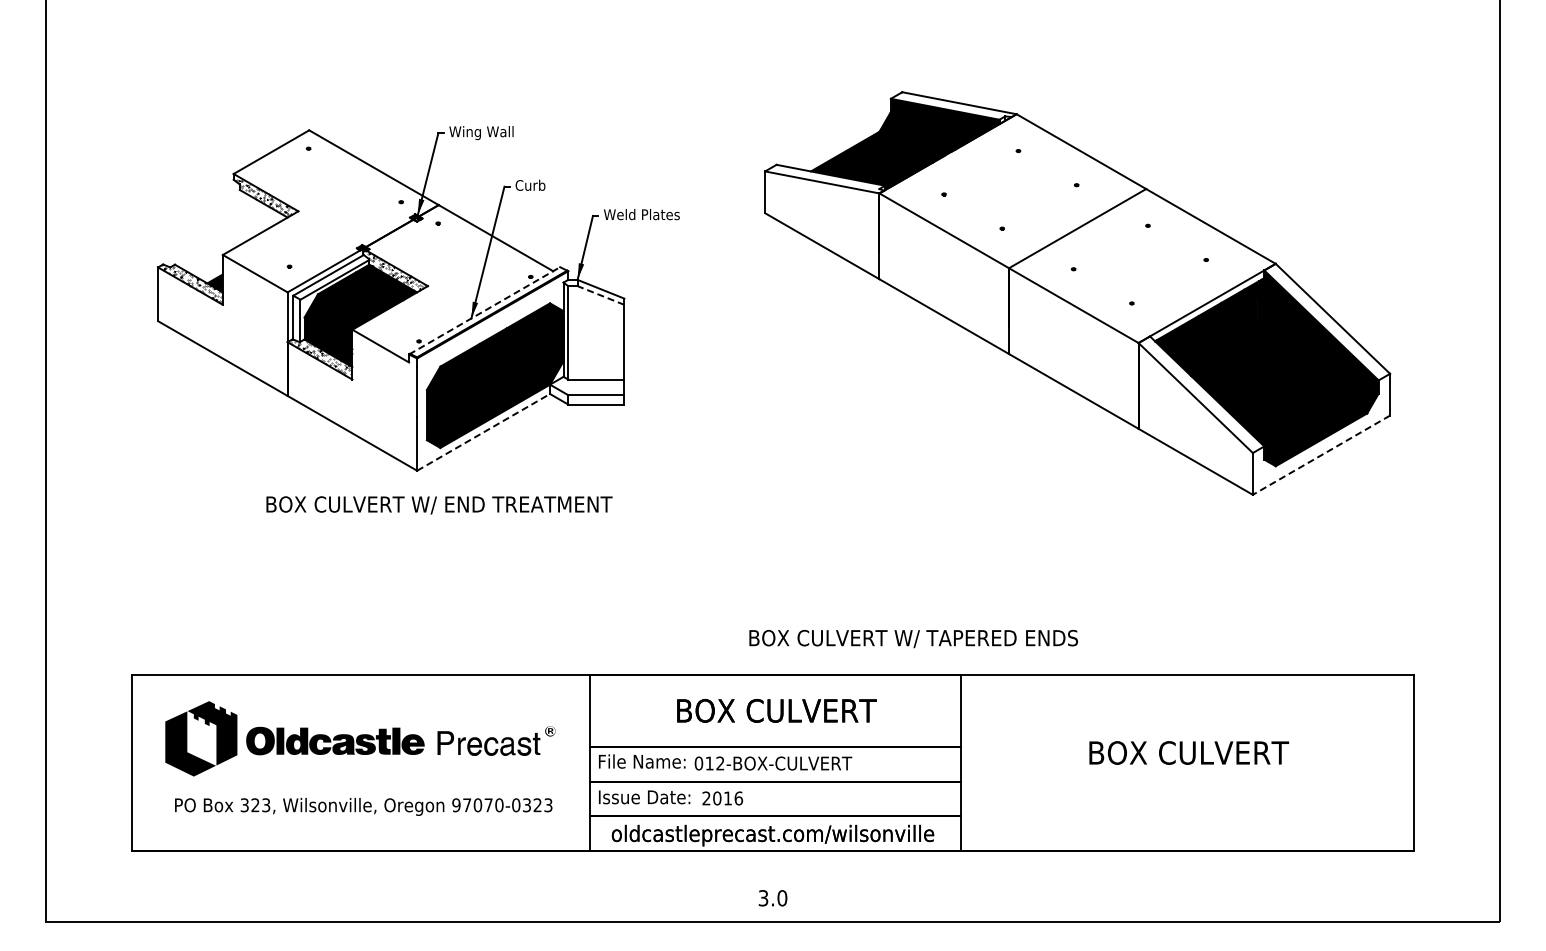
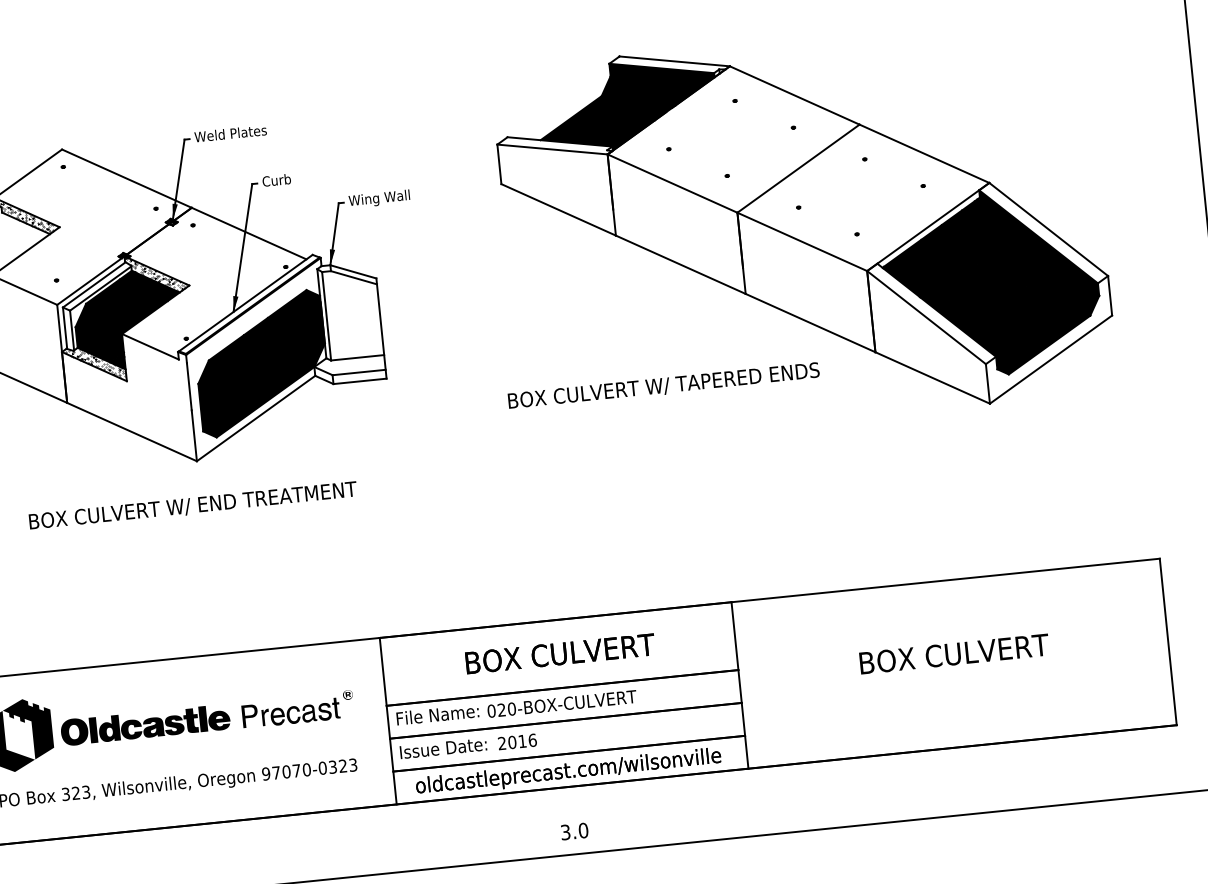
text: (493, 133) -> (236, 134), Wing Wall -> Weld Plates
text: (648, 215) -> (391, 197), Weld Plates -> Wing Wall
line: (600, 295) -> (353, 277), dashed -> solid
line: (485, 310) -> (246, 303), dashed -> solid
line: (483, 432) -> (255, 418), dashed -> solid
line: (1321, 455) -> (1051, 359), dashed -> solid
text: (439, 505) -> (193, 506), moved
text: (913, 638) -> (663, 385), moved
text: (714, 763) -> (506, 709), 012-BOX-CULVERT -> 020-BOX-CULVERT

